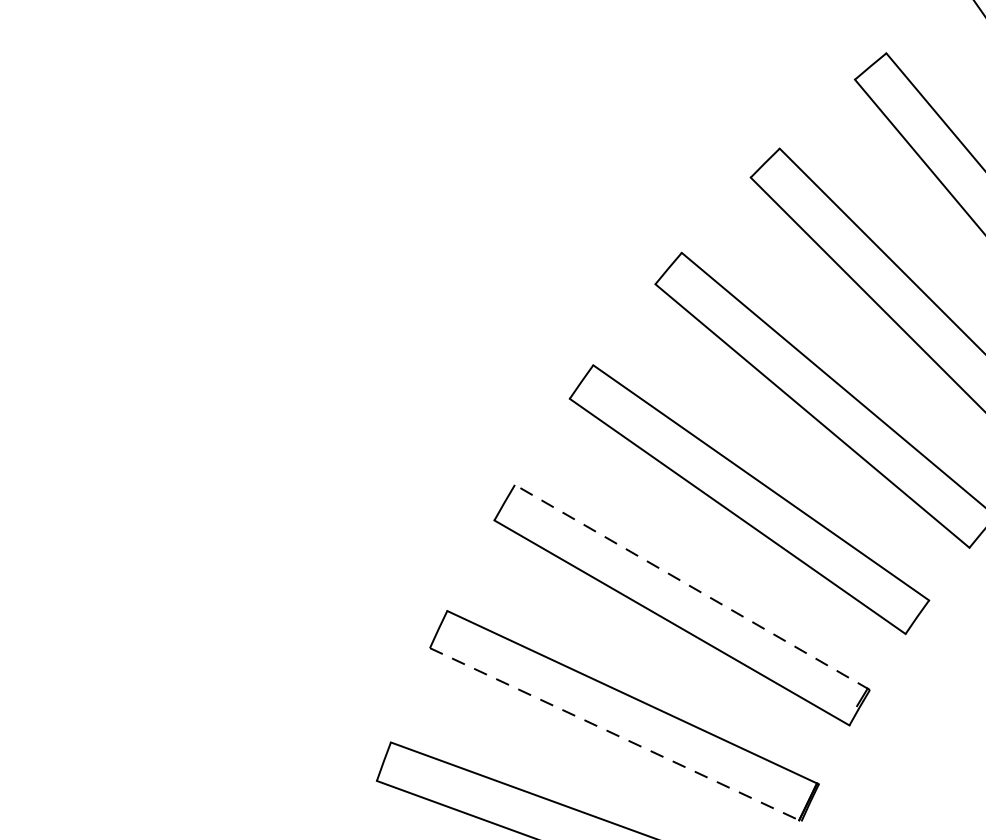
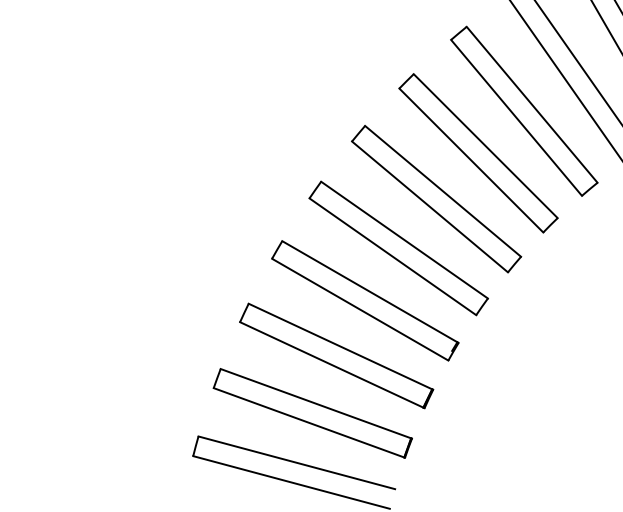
line: (692, 588) -> (370, 292), dashed -> solid
line: (616, 735) -> (332, 365), dashed -> solid

